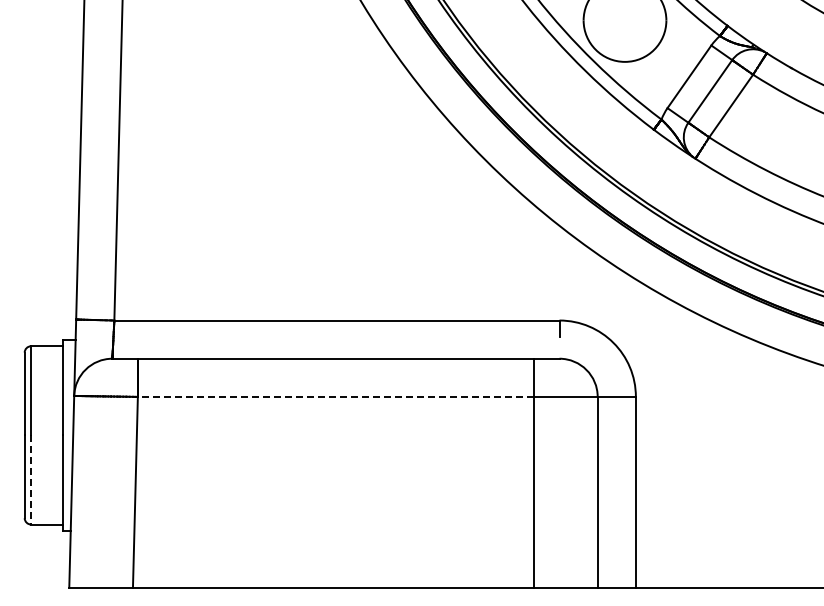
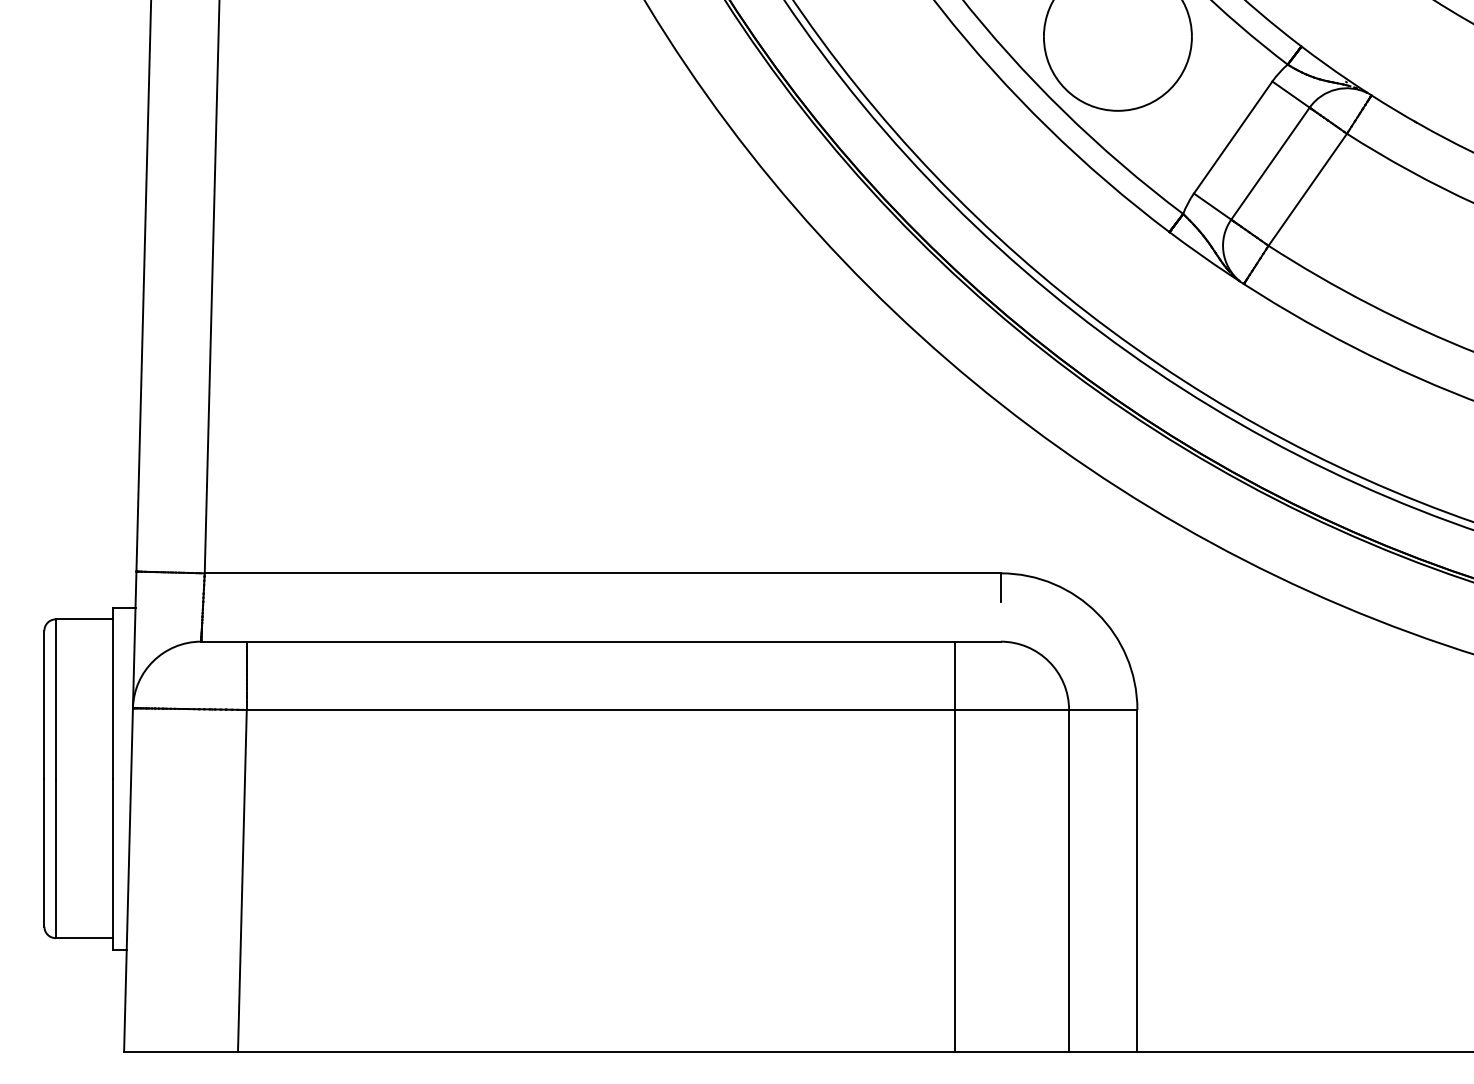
line: (335, 396) -> (600, 709), dashed -> solid
line: (31, 479) -> (56, 857), dashed -> solid

